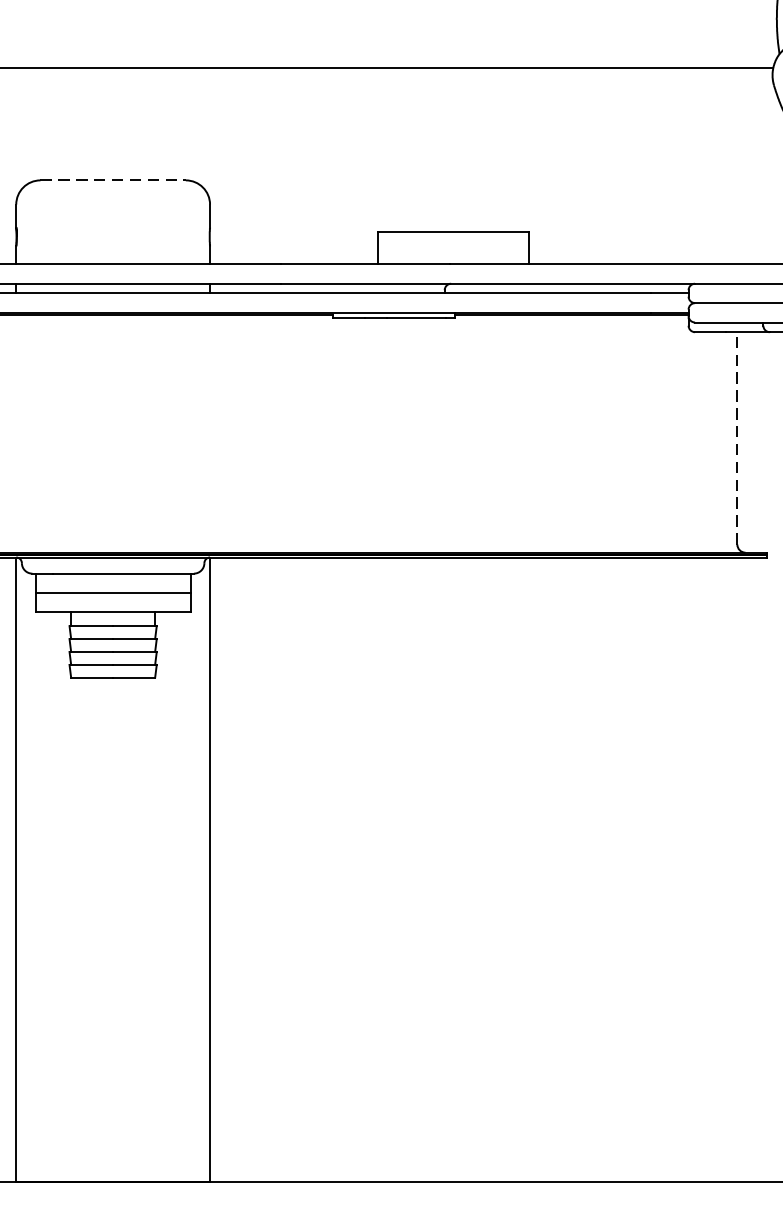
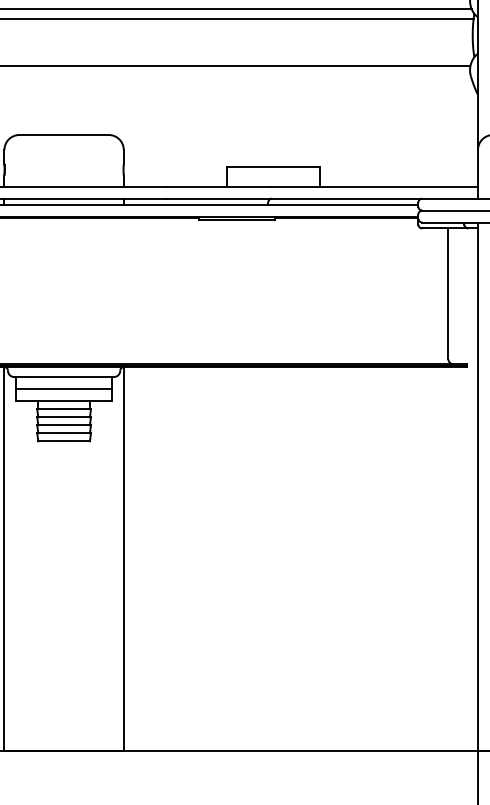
line: (113, 181) -> (64, 135), dashed -> solid
line: (737, 437) -> (448, 293), dashed -> solid

